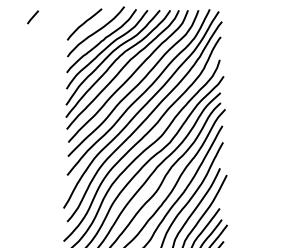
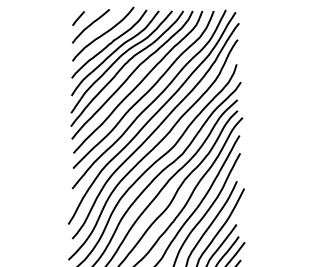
line: (33, 17) -> (79, 18), moved

